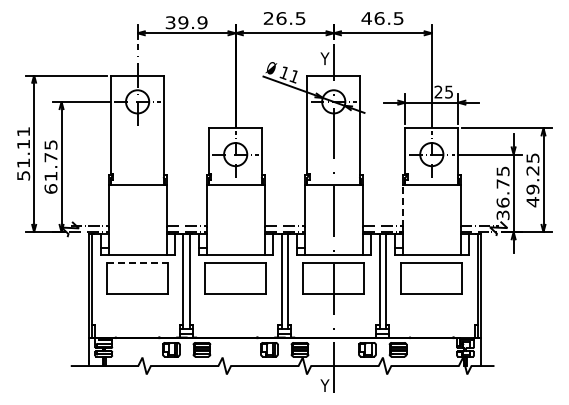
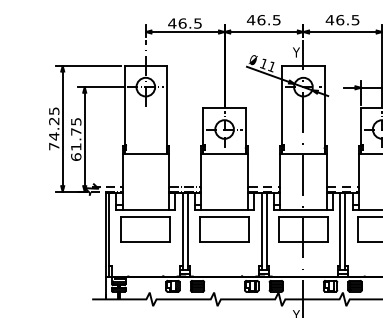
text: (268, 18) -> (251, 20), 26.5 -> 46.5
text: (186, 22) -> (185, 23), 39.9 -> 46.5
text: (23, 153) -> (54, 128), 51.11 -> 74.25
line: (402, 205) -> (358, 170), dashed -> solid
line: (137, 263) -> (145, 217), dashed -> solid

